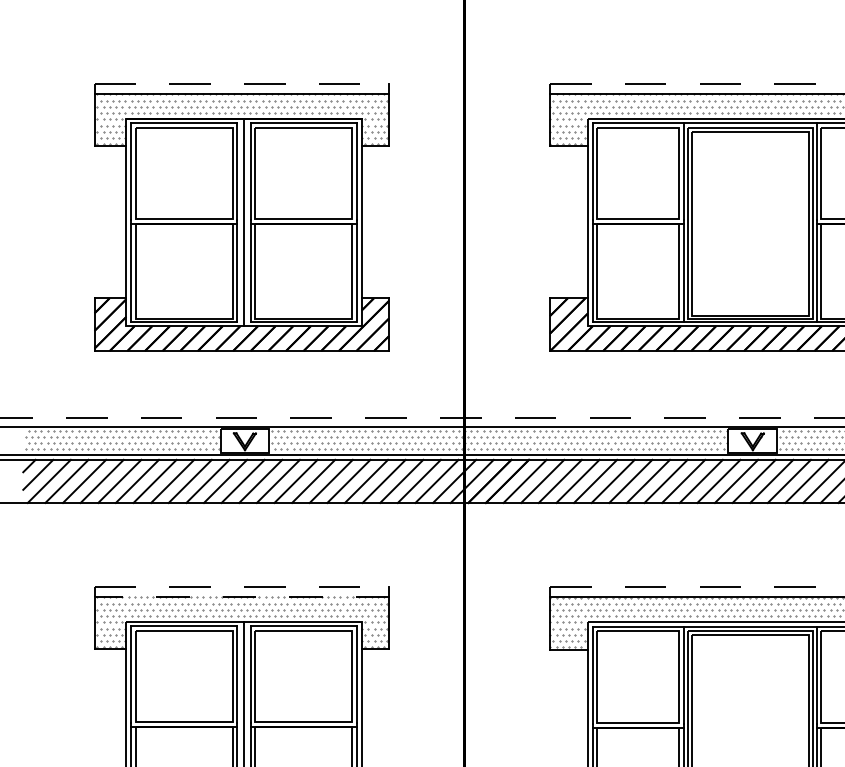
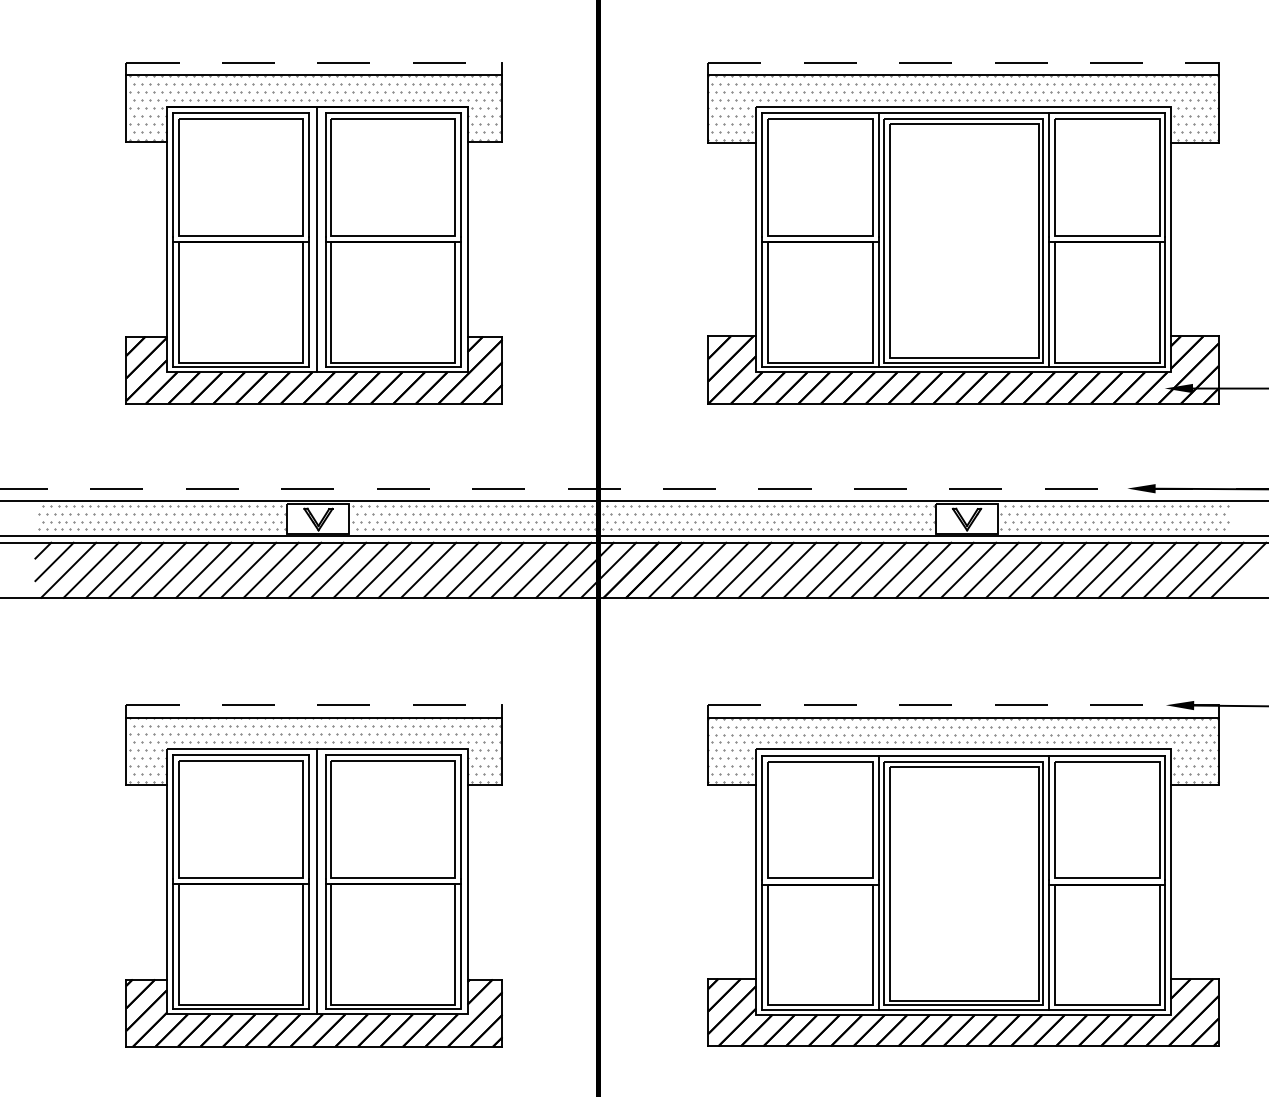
line: (241, 596) -> (313, 717), dashed -> solid

